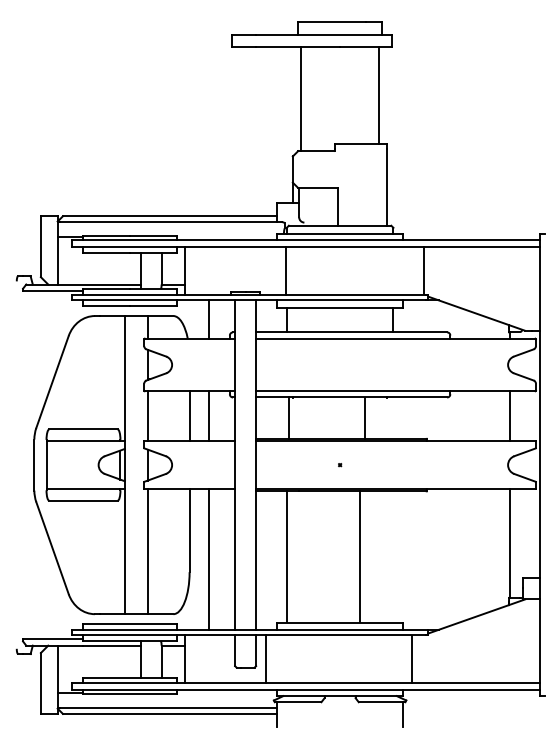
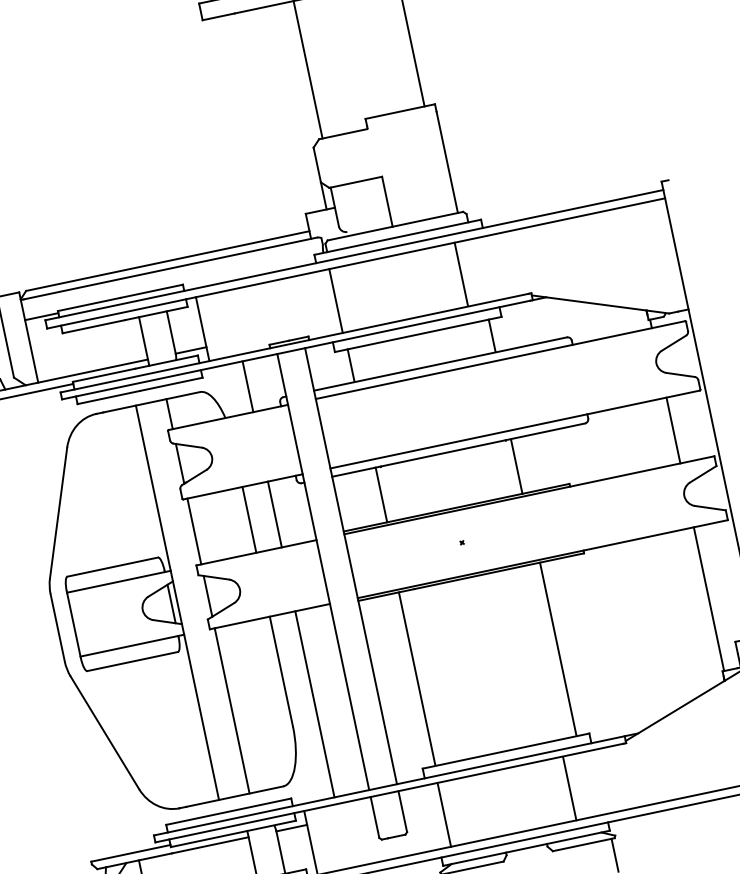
line: (424, 269) -> (461, 272), moved
line: (365, 417) -> (516, 465), moved
line: (360, 556) -> (558, 648), moved
line: (265, 659) -> (444, 815), moved
line: (412, 659) -> (569, 788), moved

